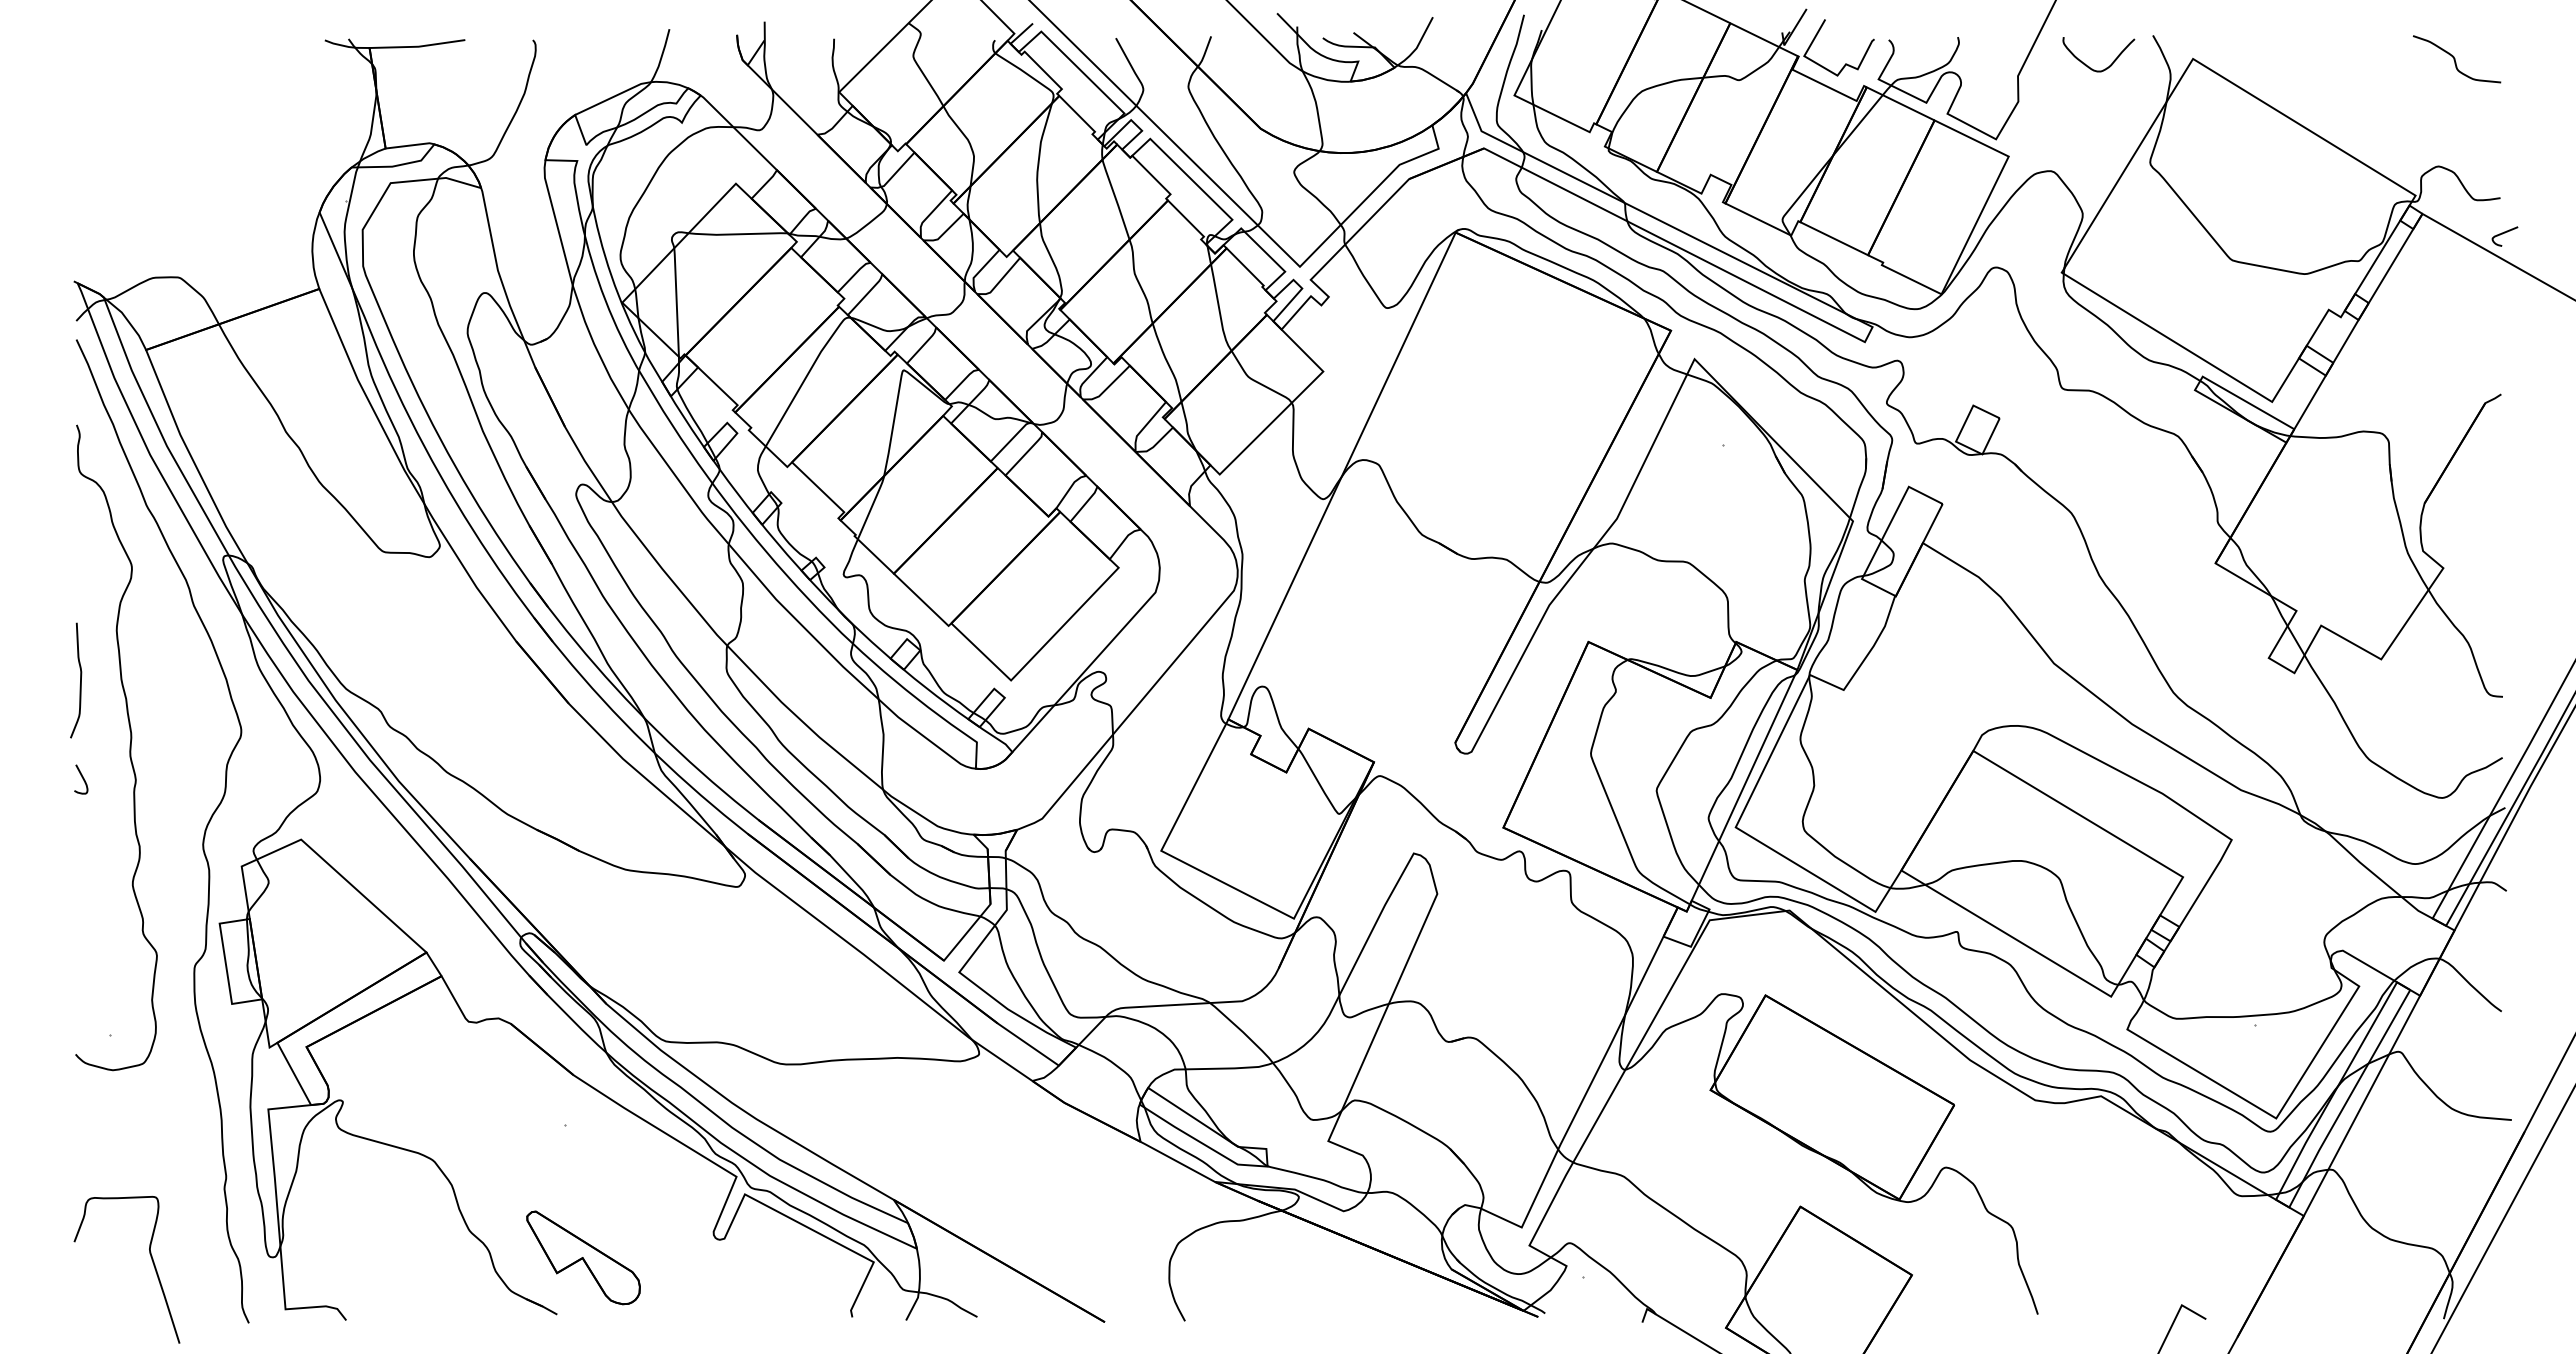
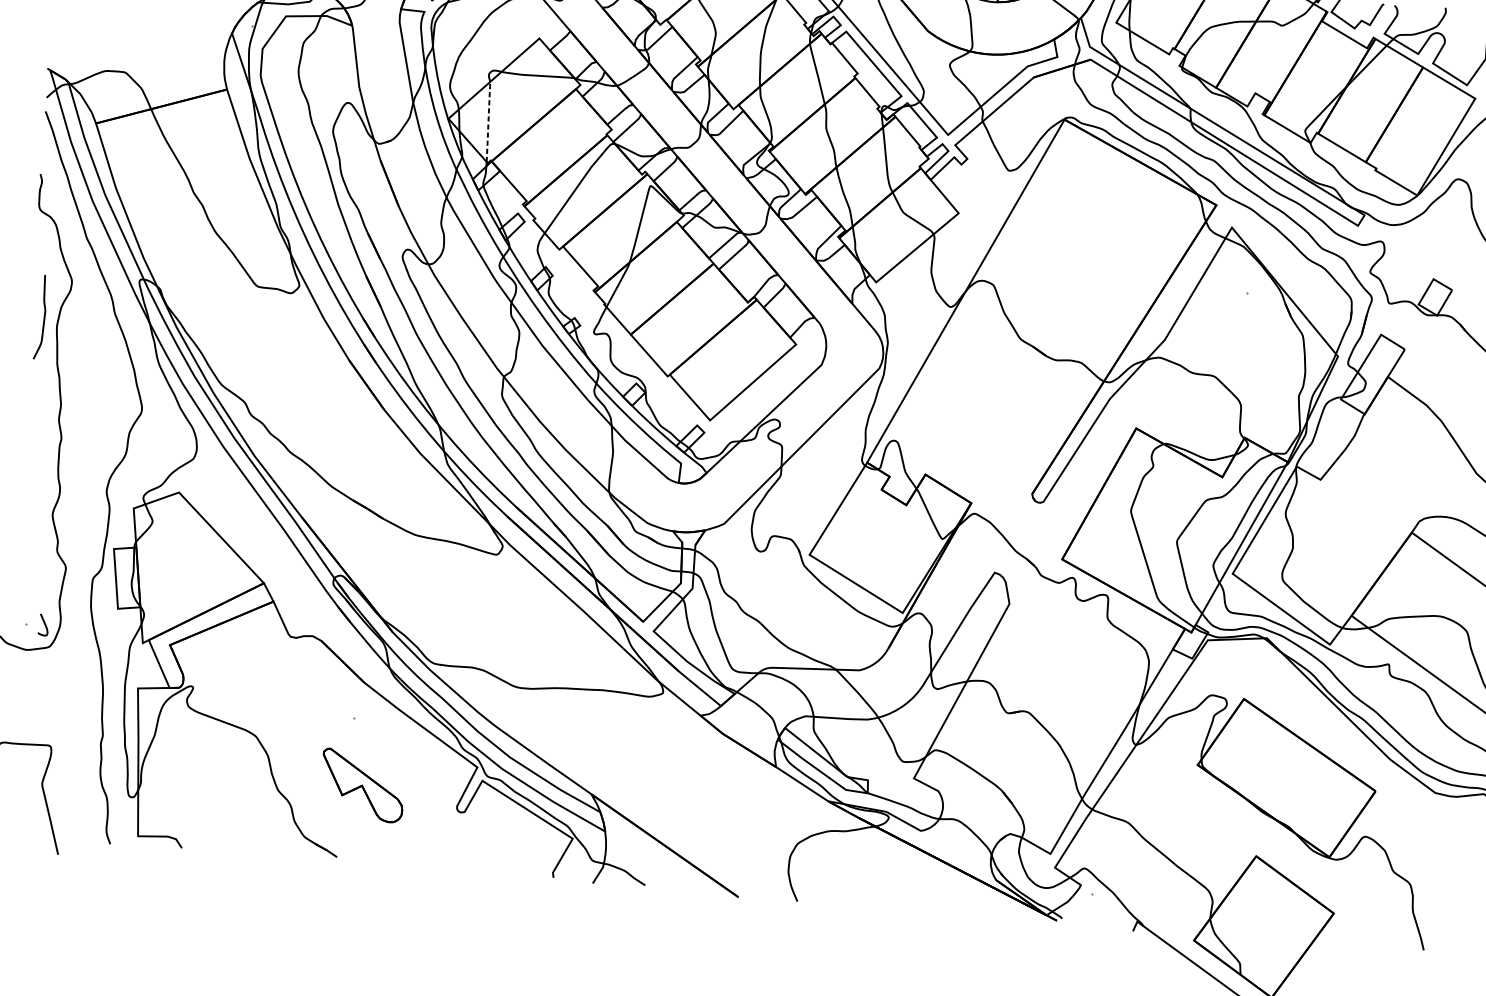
line: (676, 301) -> (488, 121), solid -> dashed
curve: (80, 680) -> (44, 317), moved
curve: (82, 779) -> (44, 625), moved
part: (583, 1257) -> (362, 785), moved

